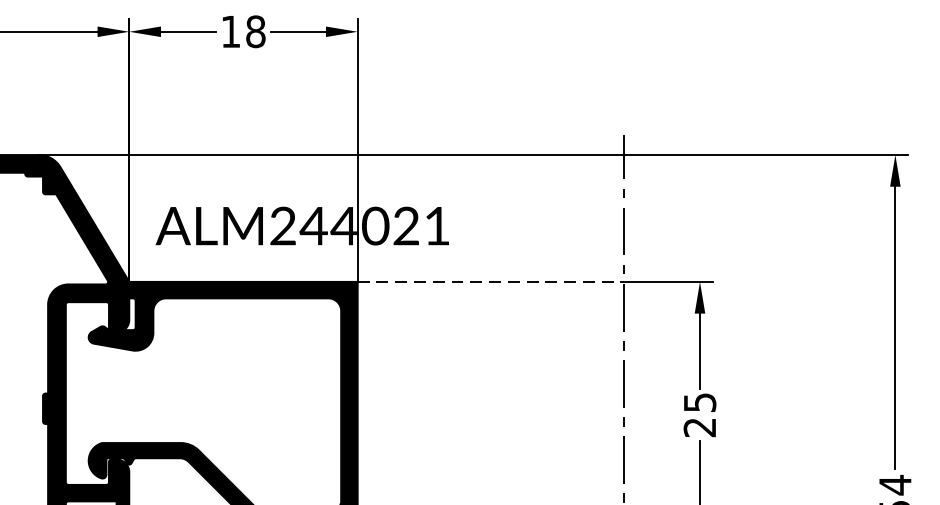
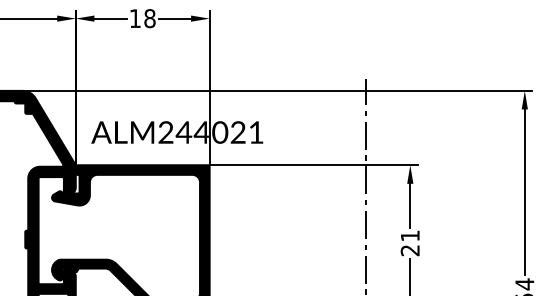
line: (492, 282) -> (288, 165), dashed -> solid
text: (700, 401) -> (410, 235), 25 -> 21

